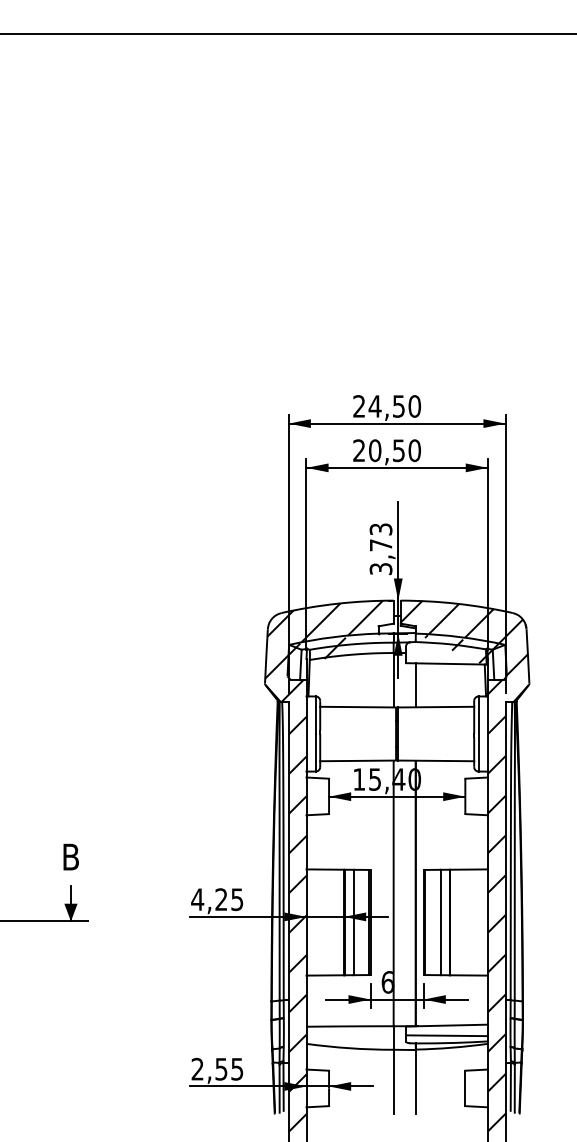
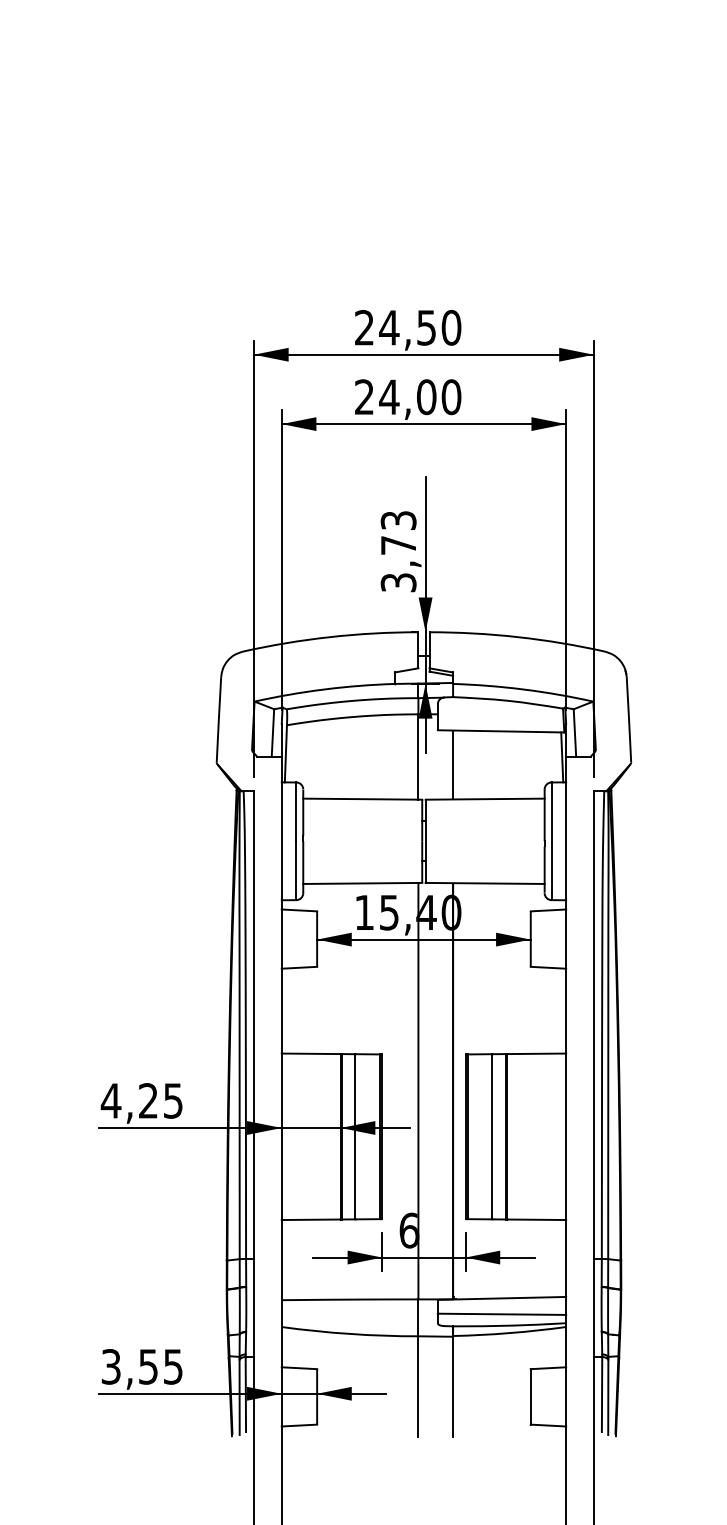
text: (386, 450) -> (407, 396), 20,50 -> 24,00
hatch: (323, 865) -> (308, 1047), removed
hatch: (463, 866) -> (527, 1048), removed
text: (197, 1069) -> (110, 1367), 2,55 -> 3,55

